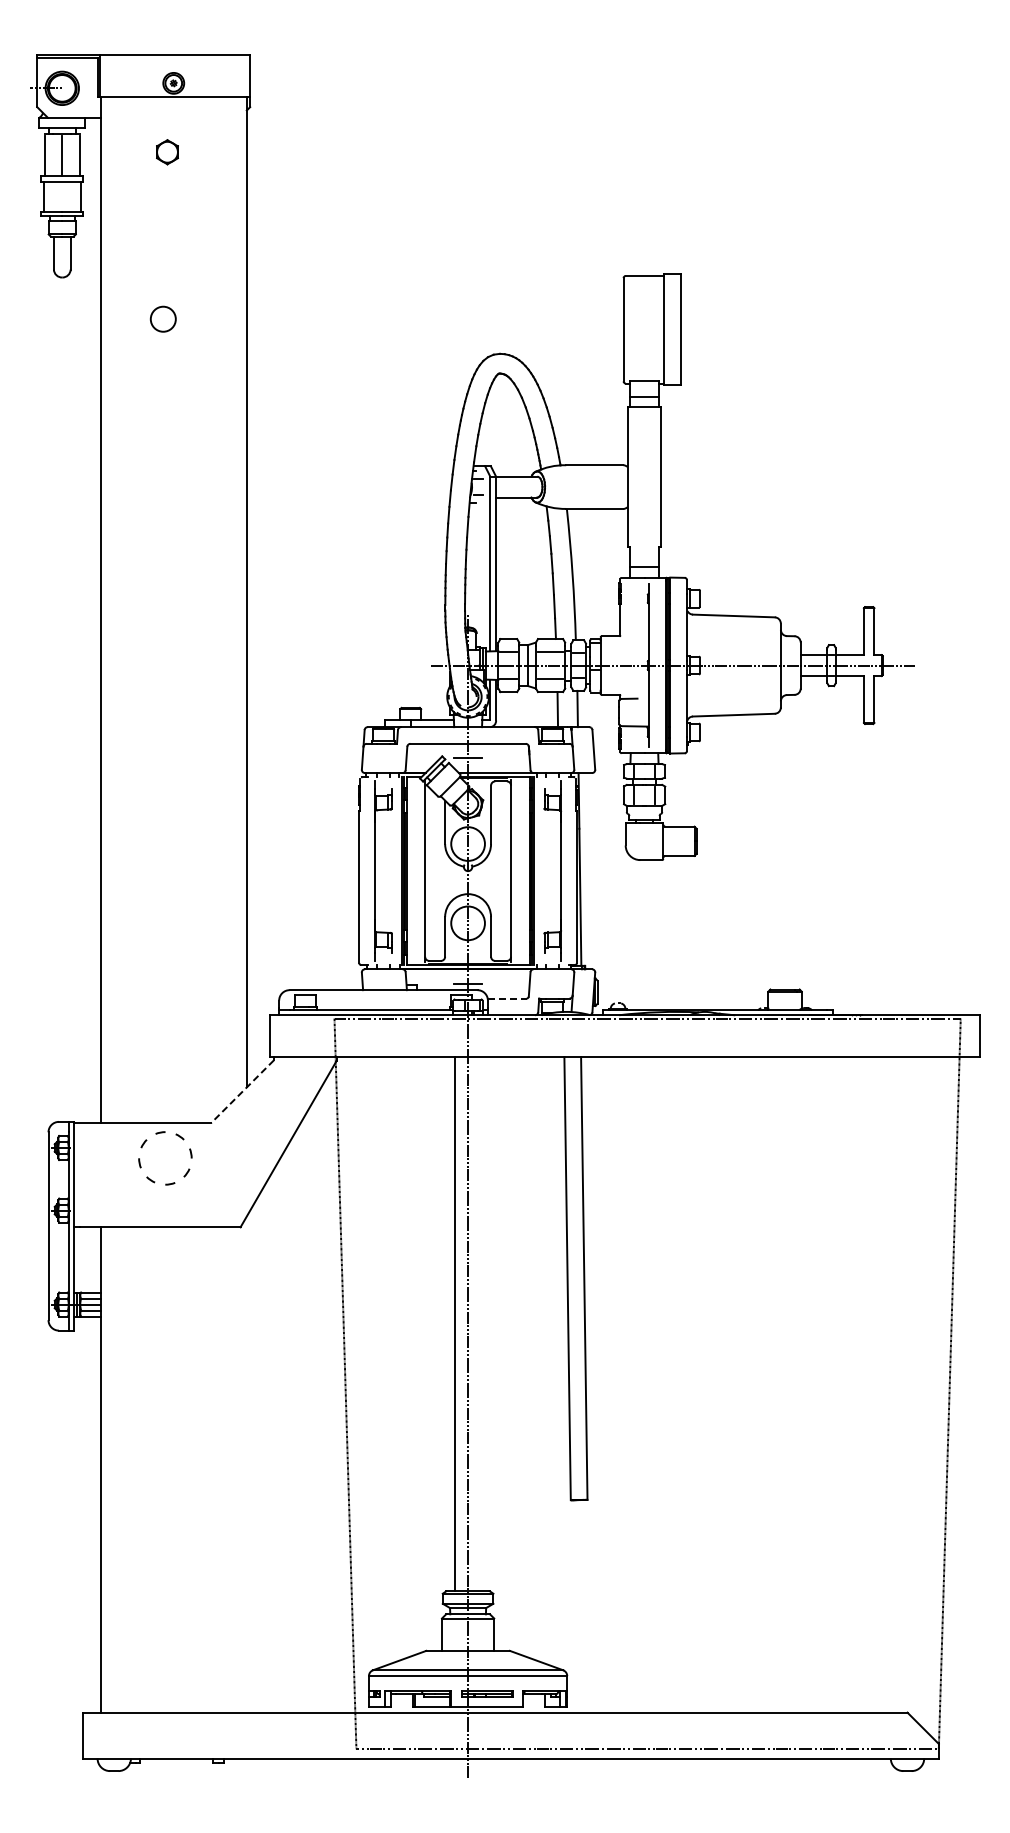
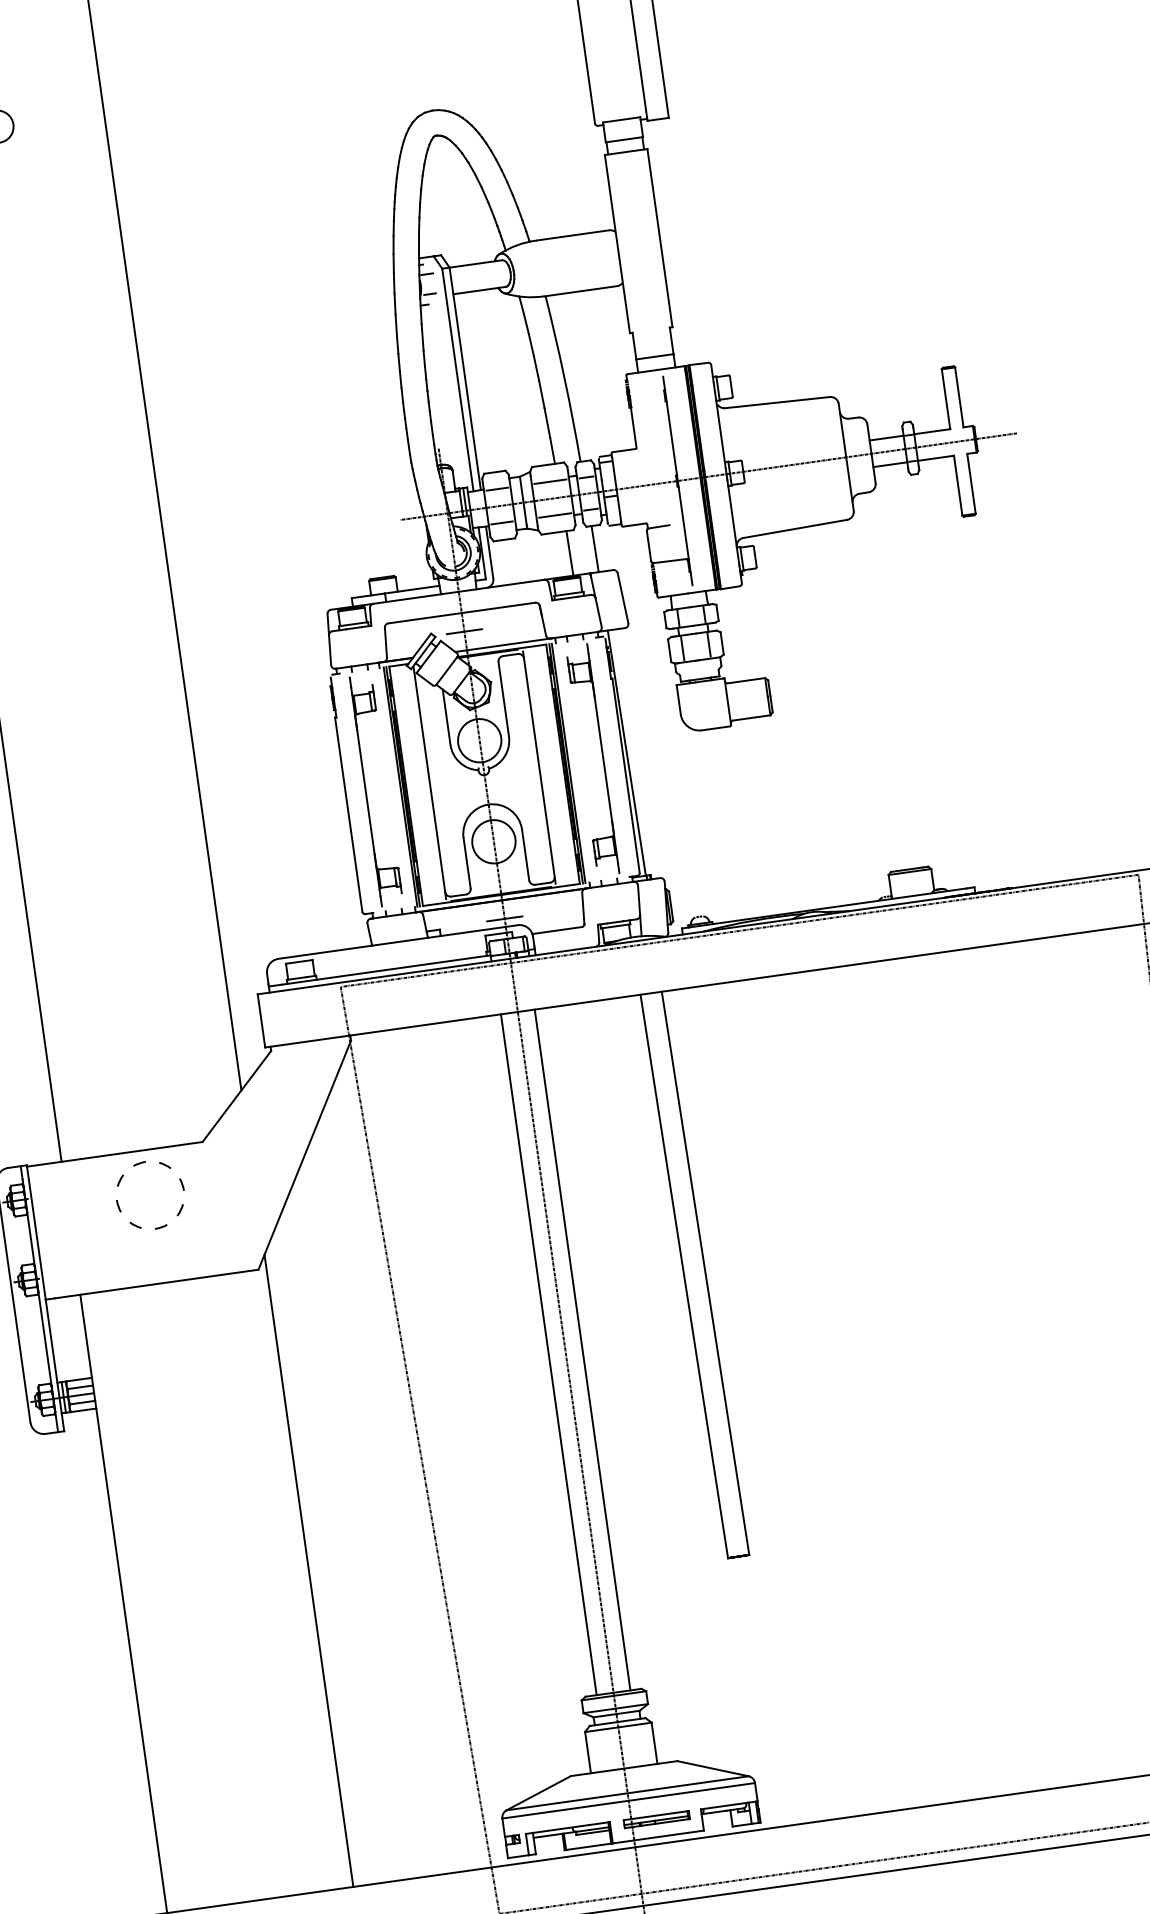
line: (507, 998) -> (557, 930), dashed -> solid
line: (242, 1091) -> (236, 1096), dashed -> solid
line: (481, 1323) -> (582, 1349), added
line: (246, 1464) -> (308, 1570), added

